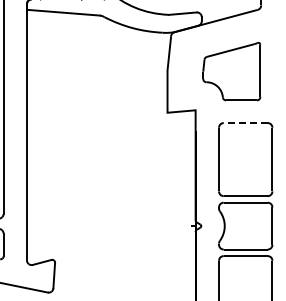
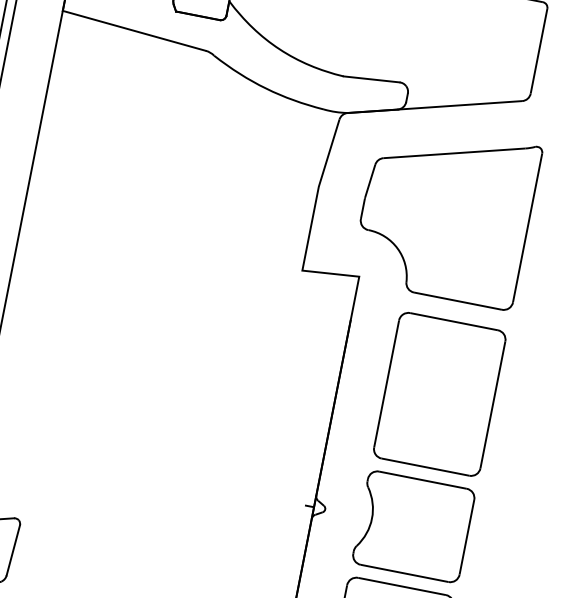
part: (231, 71) -> (445, 213), size x1.43
line: (245, 123) -> (453, 322), dashed -> solid

